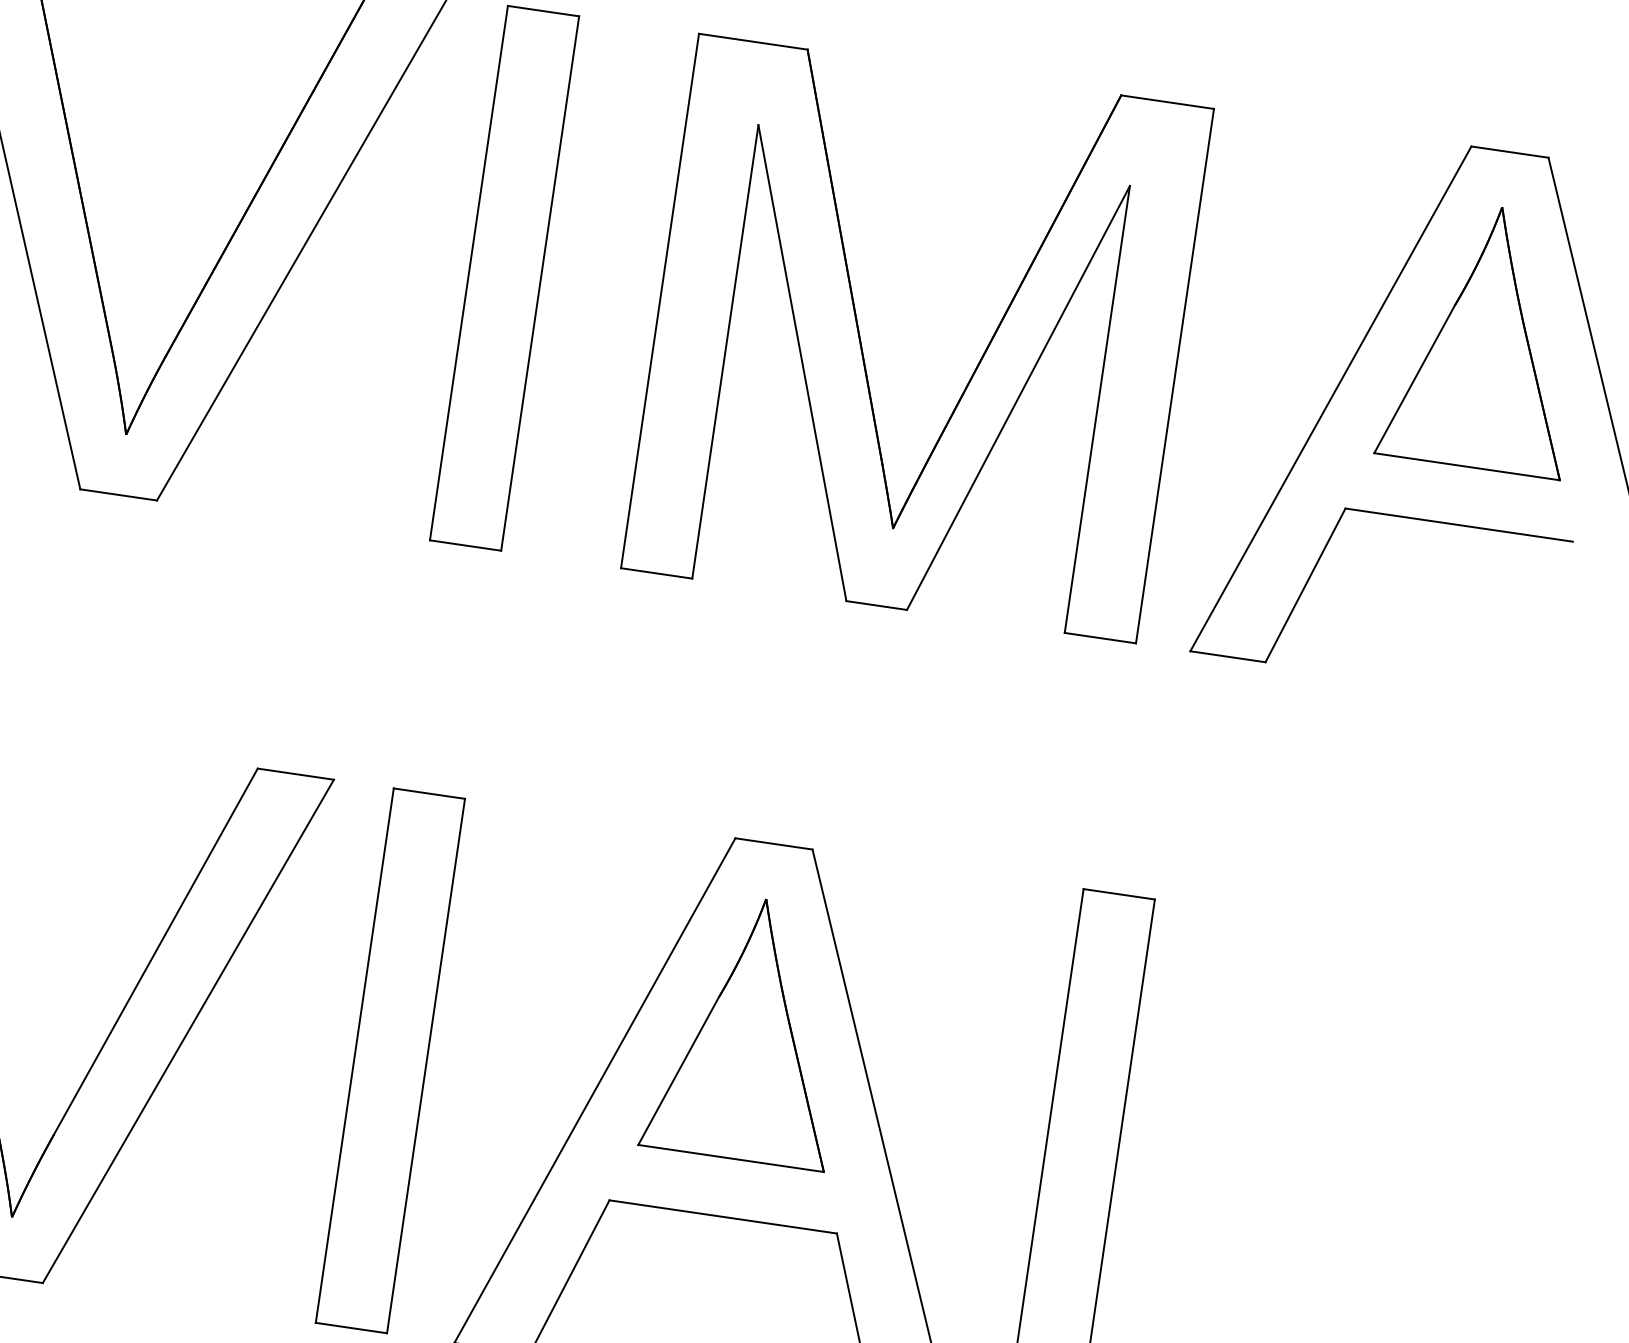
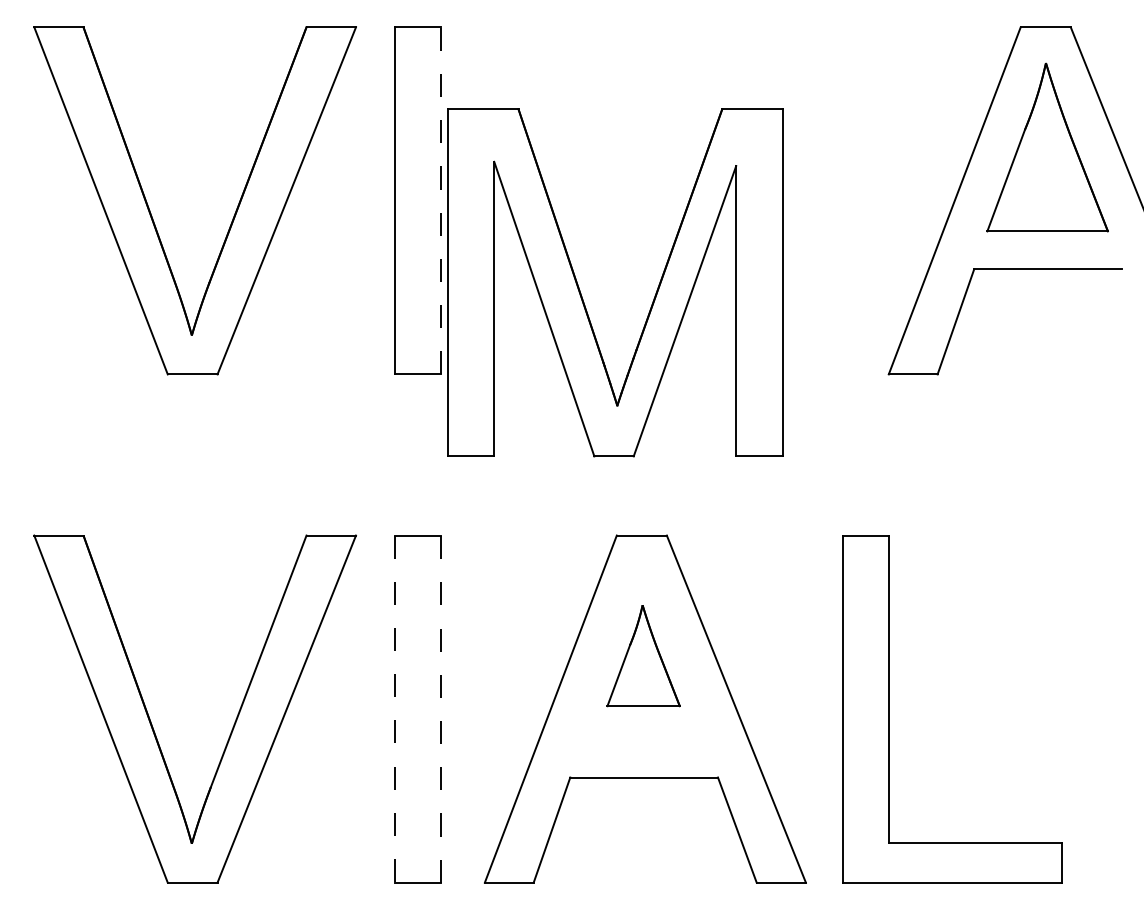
line: (540, 283) -> (441, 200), solid -> dashed
part: (863, 347) -> (581, 293), moved
part: (749, 1028) -> (643, 655), size x0.6
line: (354, 1056) -> (394, 709), solid -> dashed
line: (426, 1066) -> (441, 709), solid -> dashed

